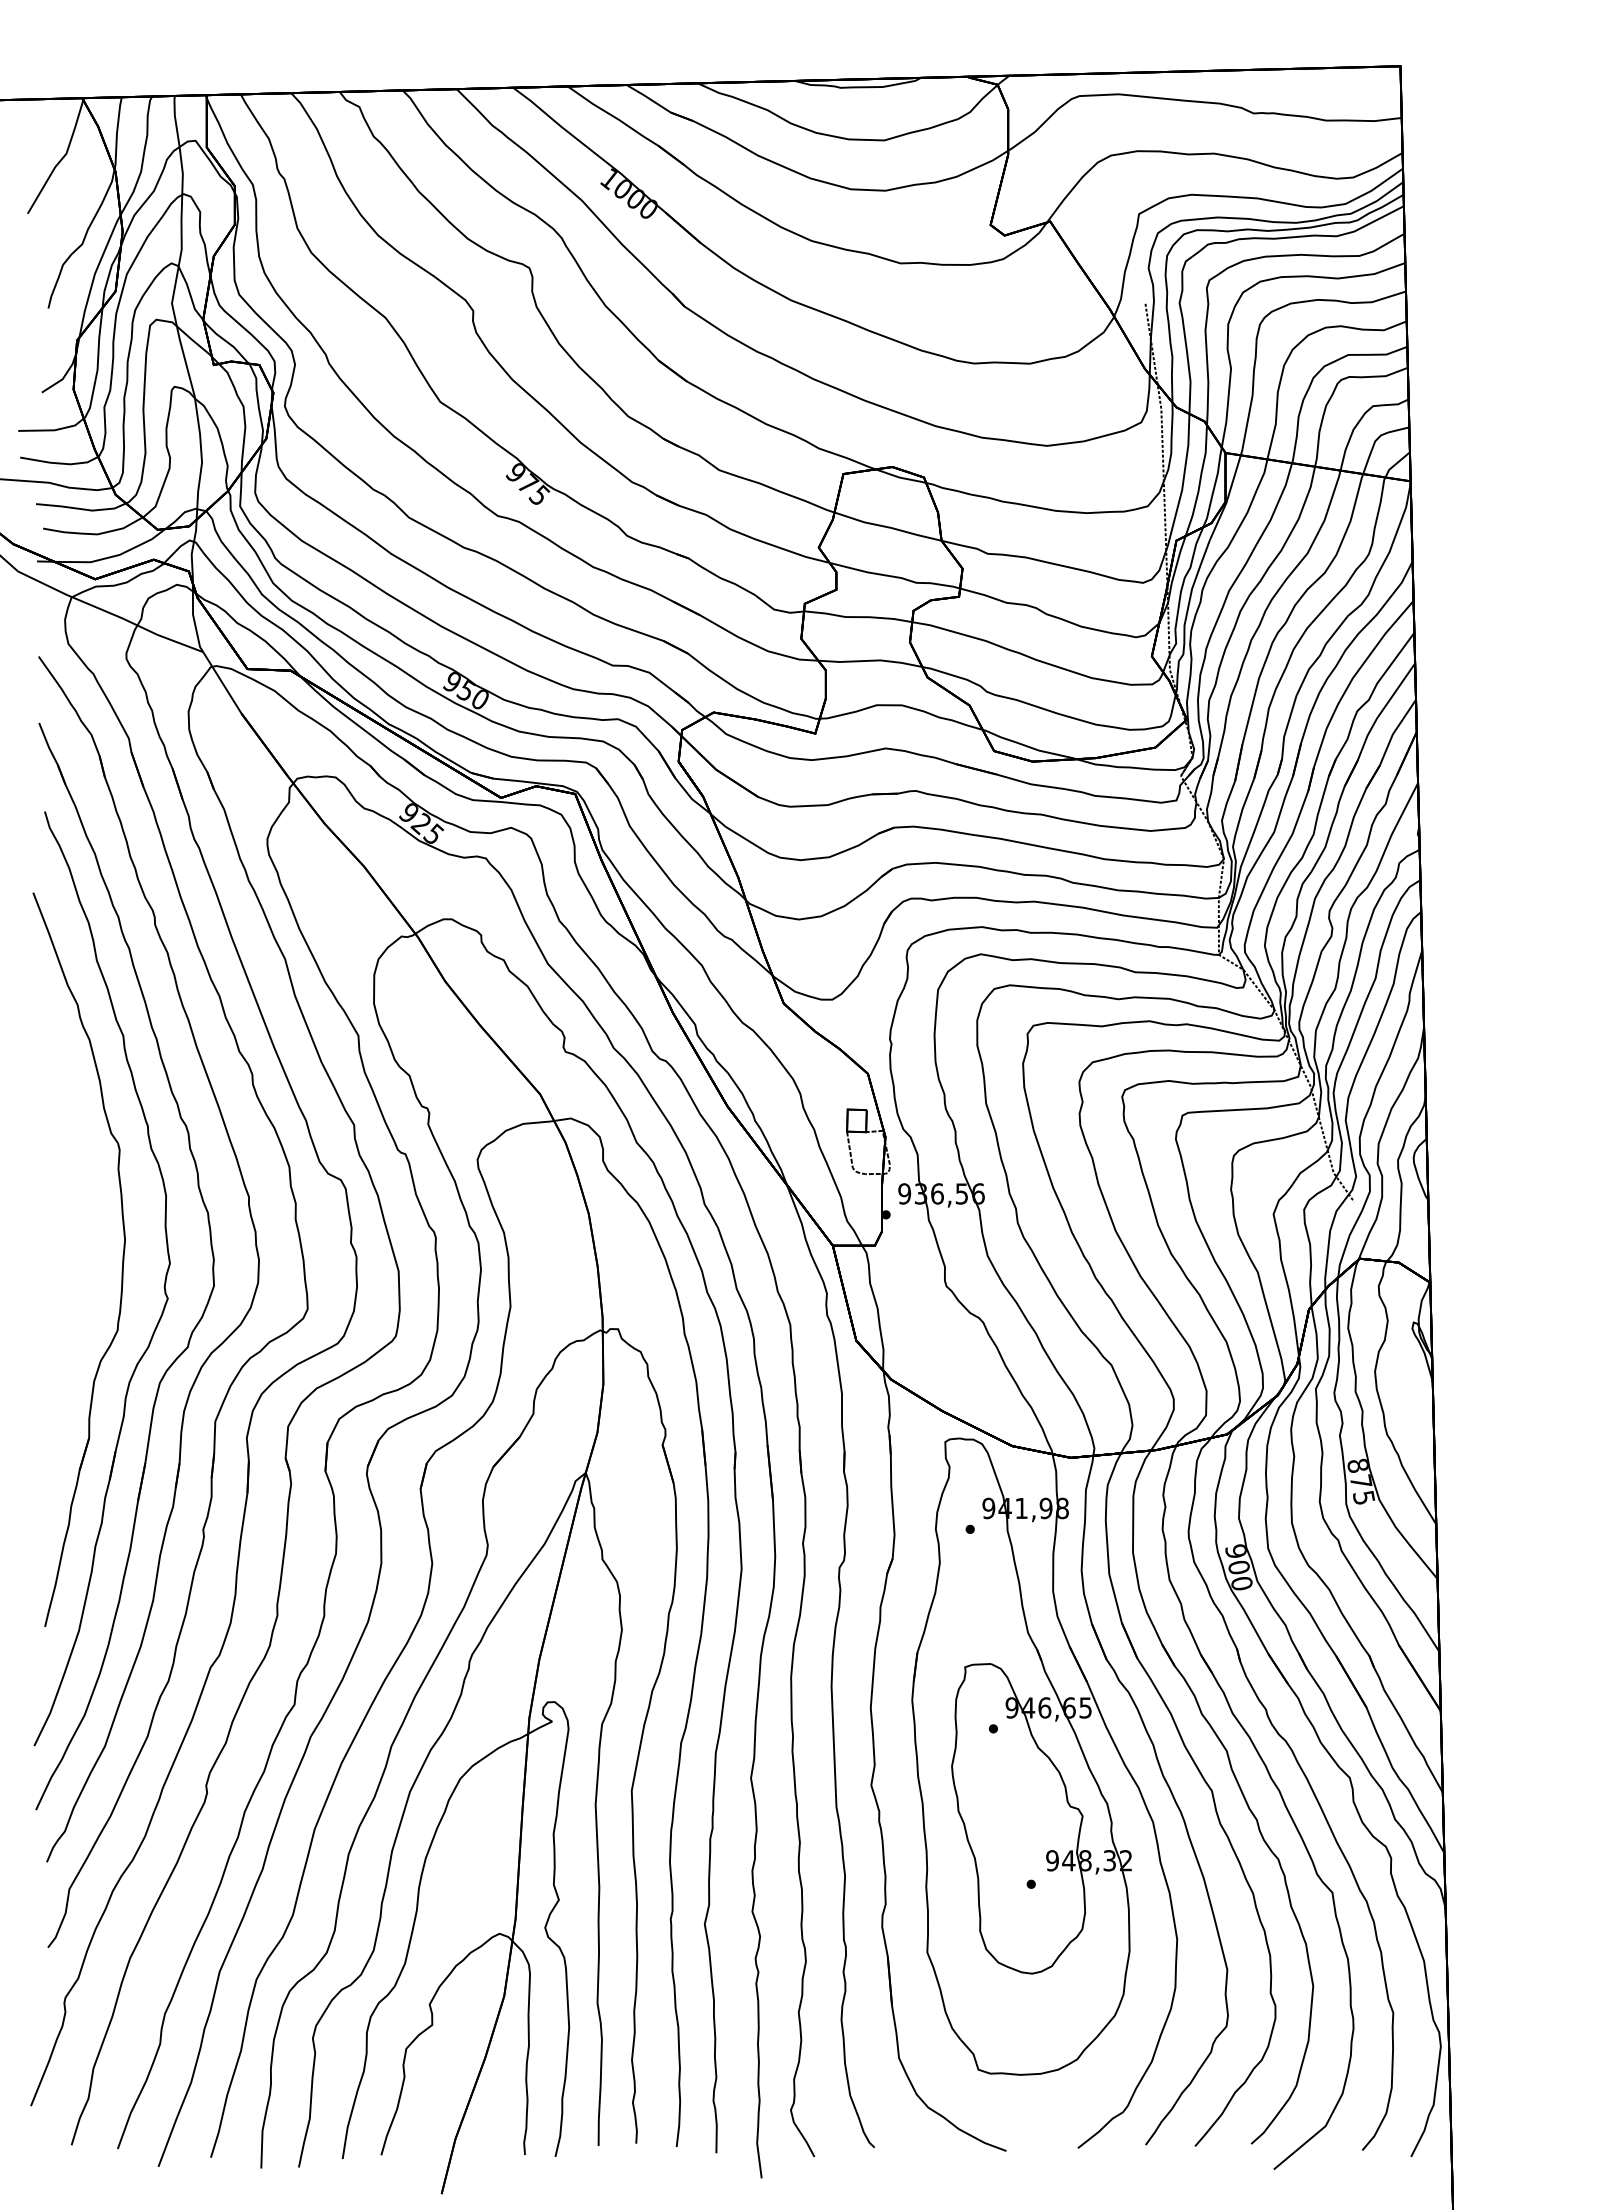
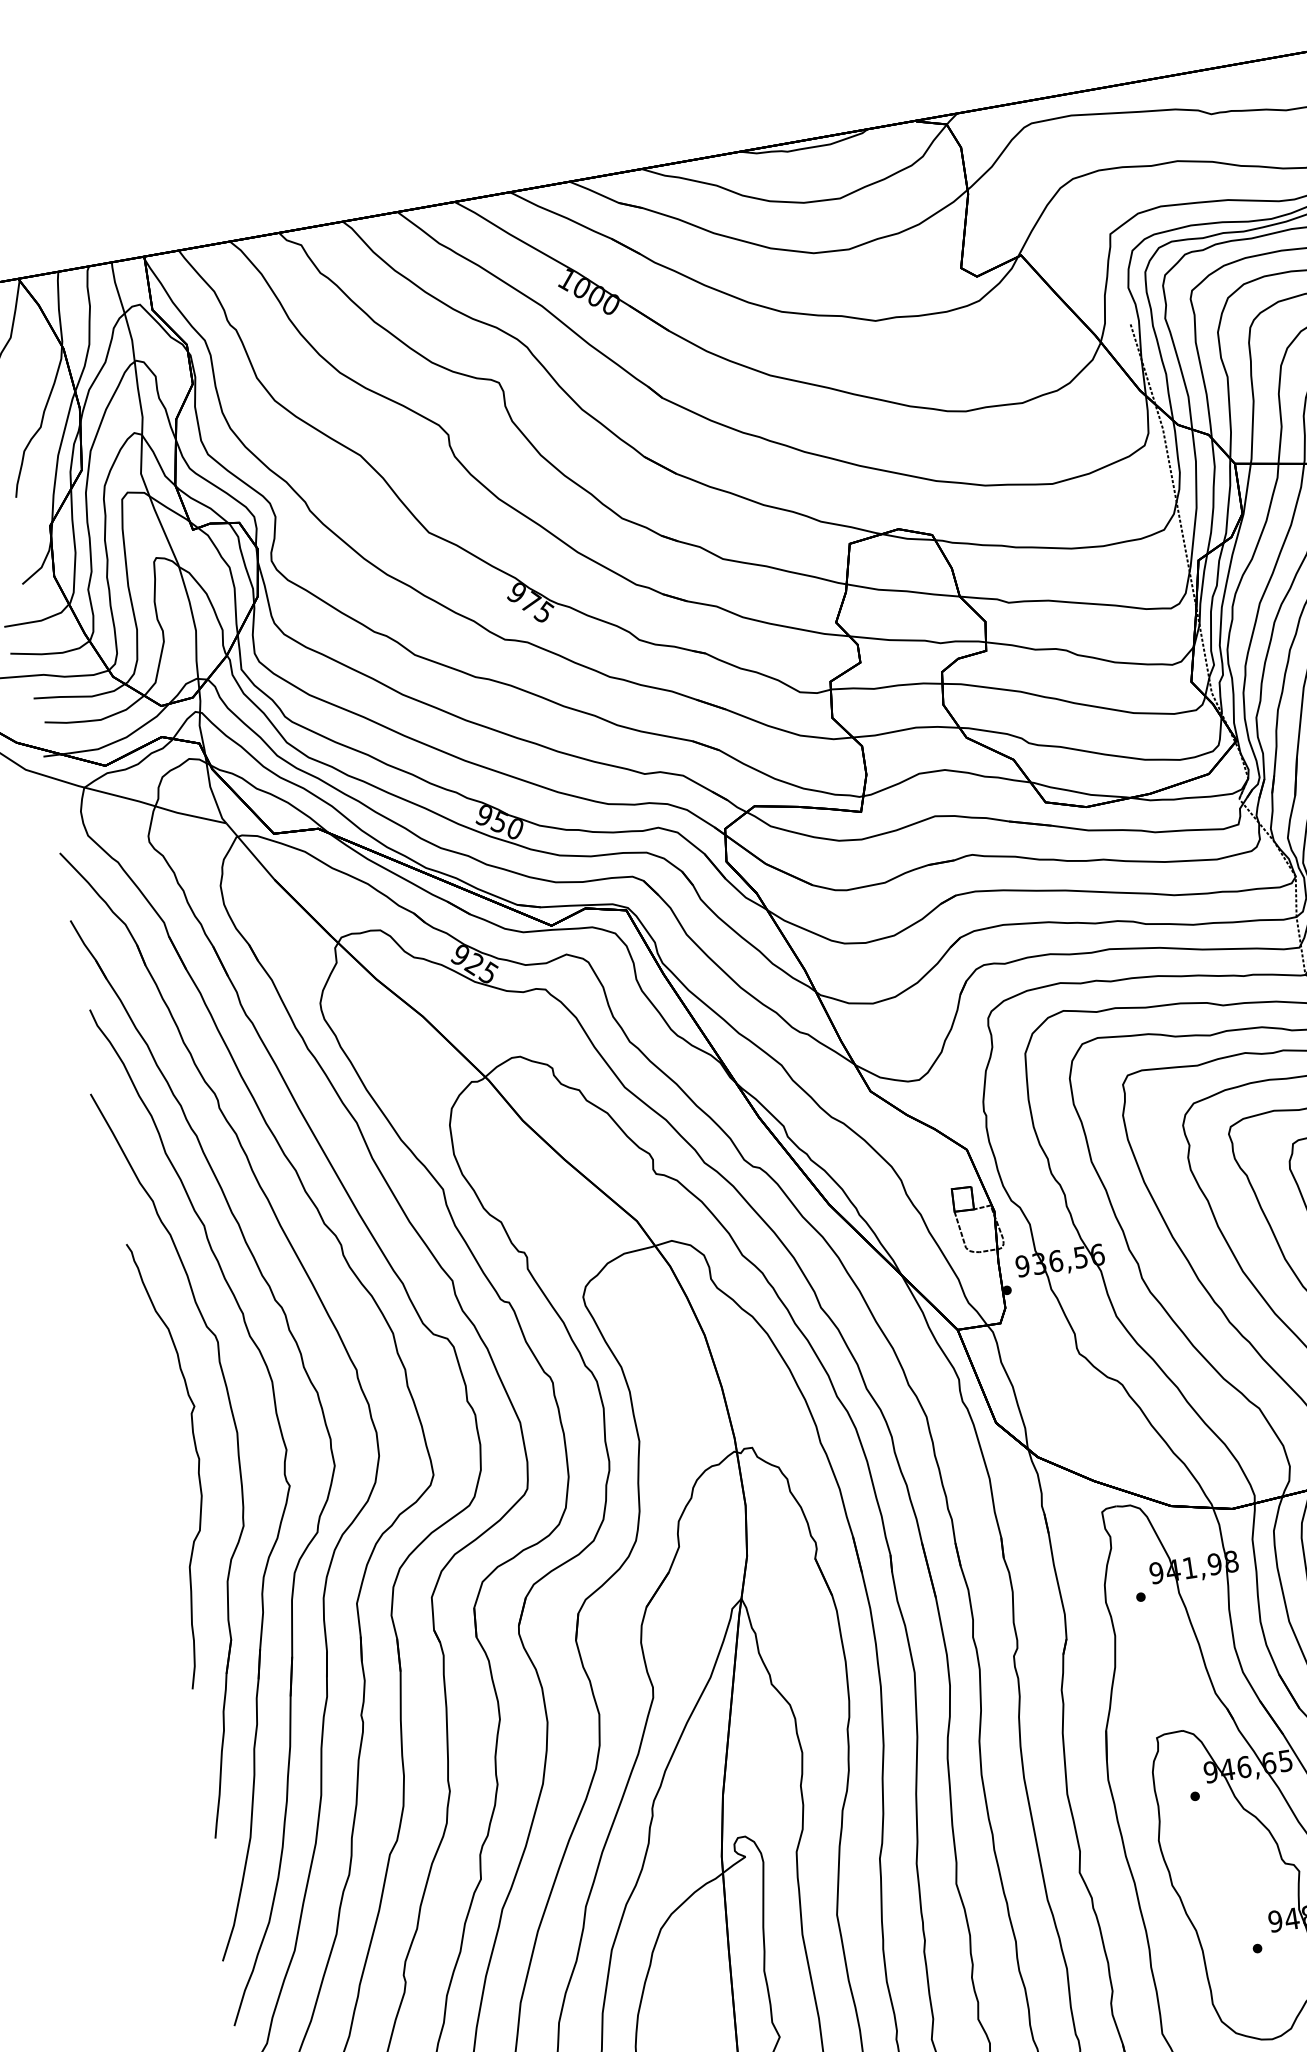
curve: (82, 1264) -> (197, 1464), added

